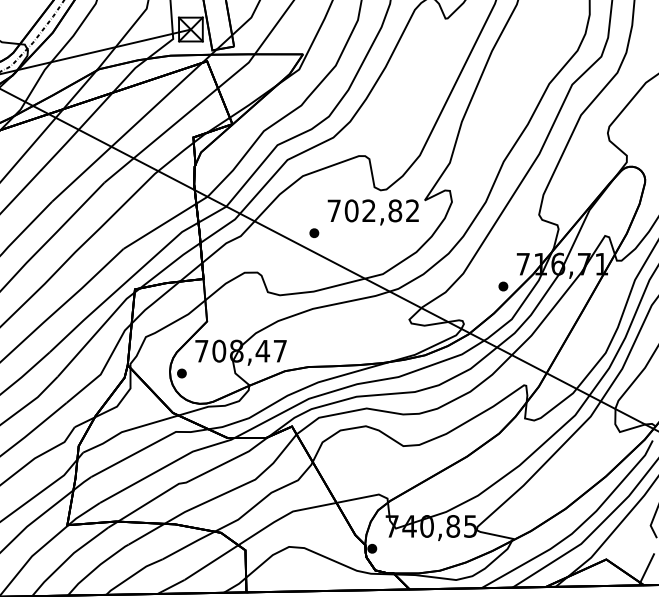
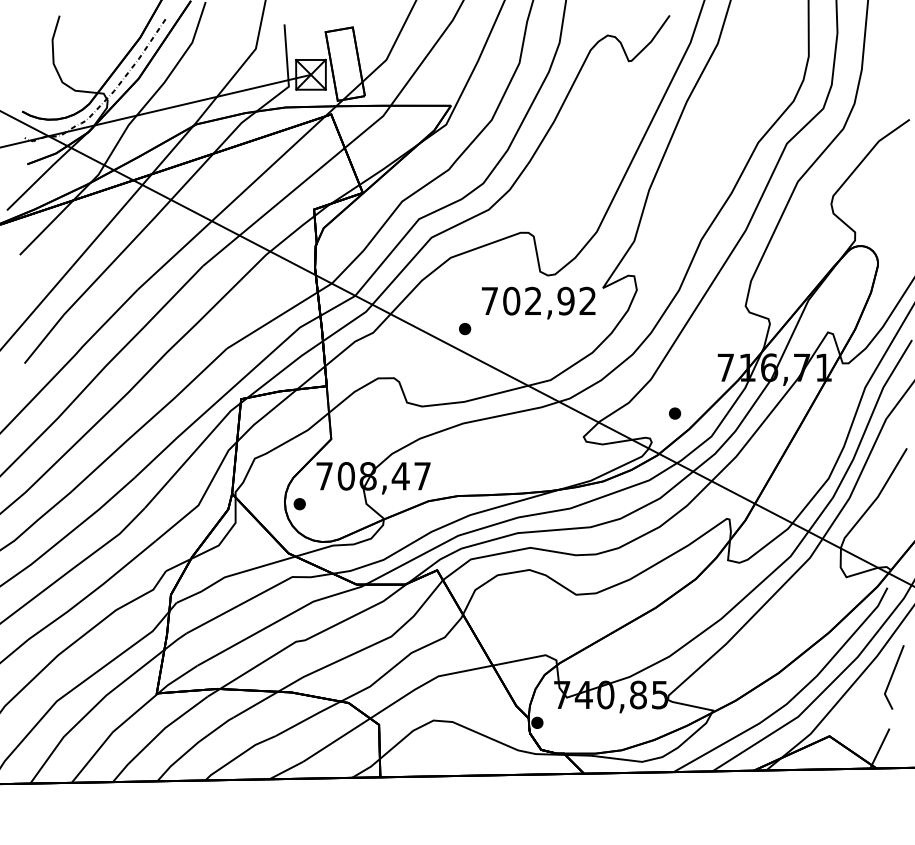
text: (394, 211) -> (565, 301), 702,82 -> 702,92
part: (503, 286) -> (675, 413), moved

